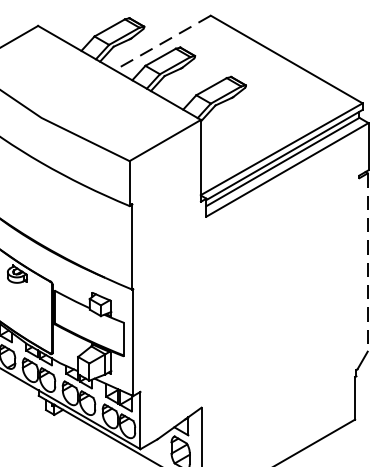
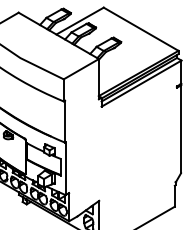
line: (161, 43) -> (79, 21), dashed -> solid
line: (368, 262) -> (181, 129), dashed -> solid

